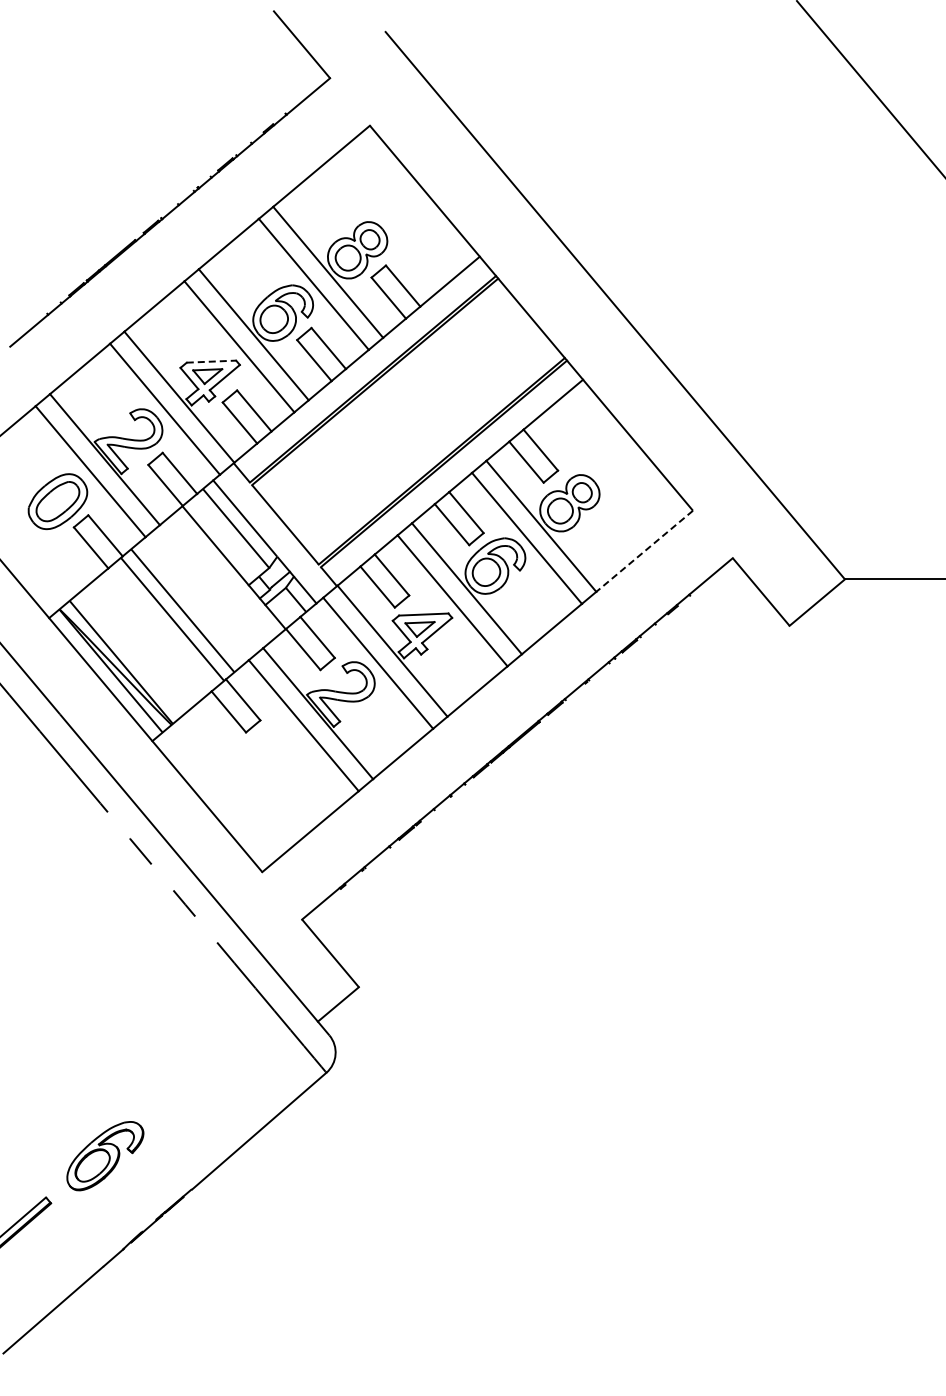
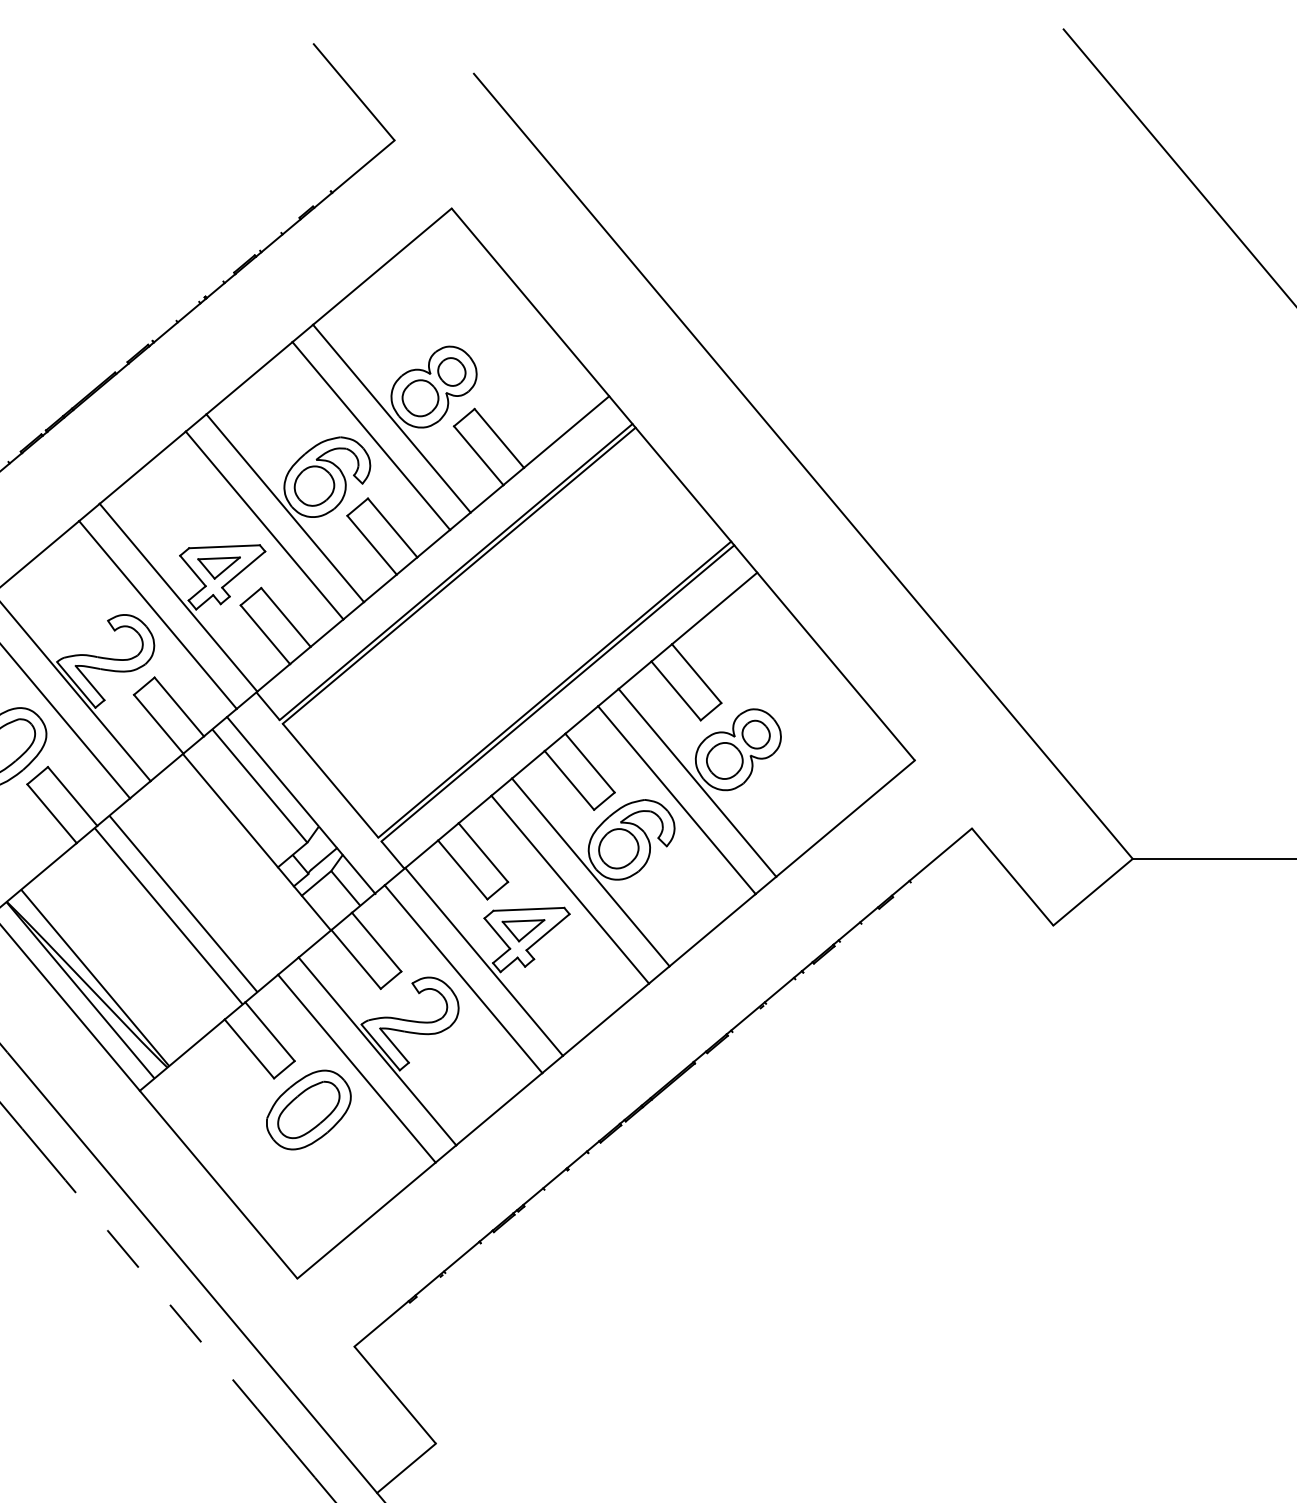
line: (211, 361) -> (224, 546), dashed -> solid
line: (644, 551) -> (845, 818), dashed -> solid
part: (270, 754) -> (309, 1109), added

